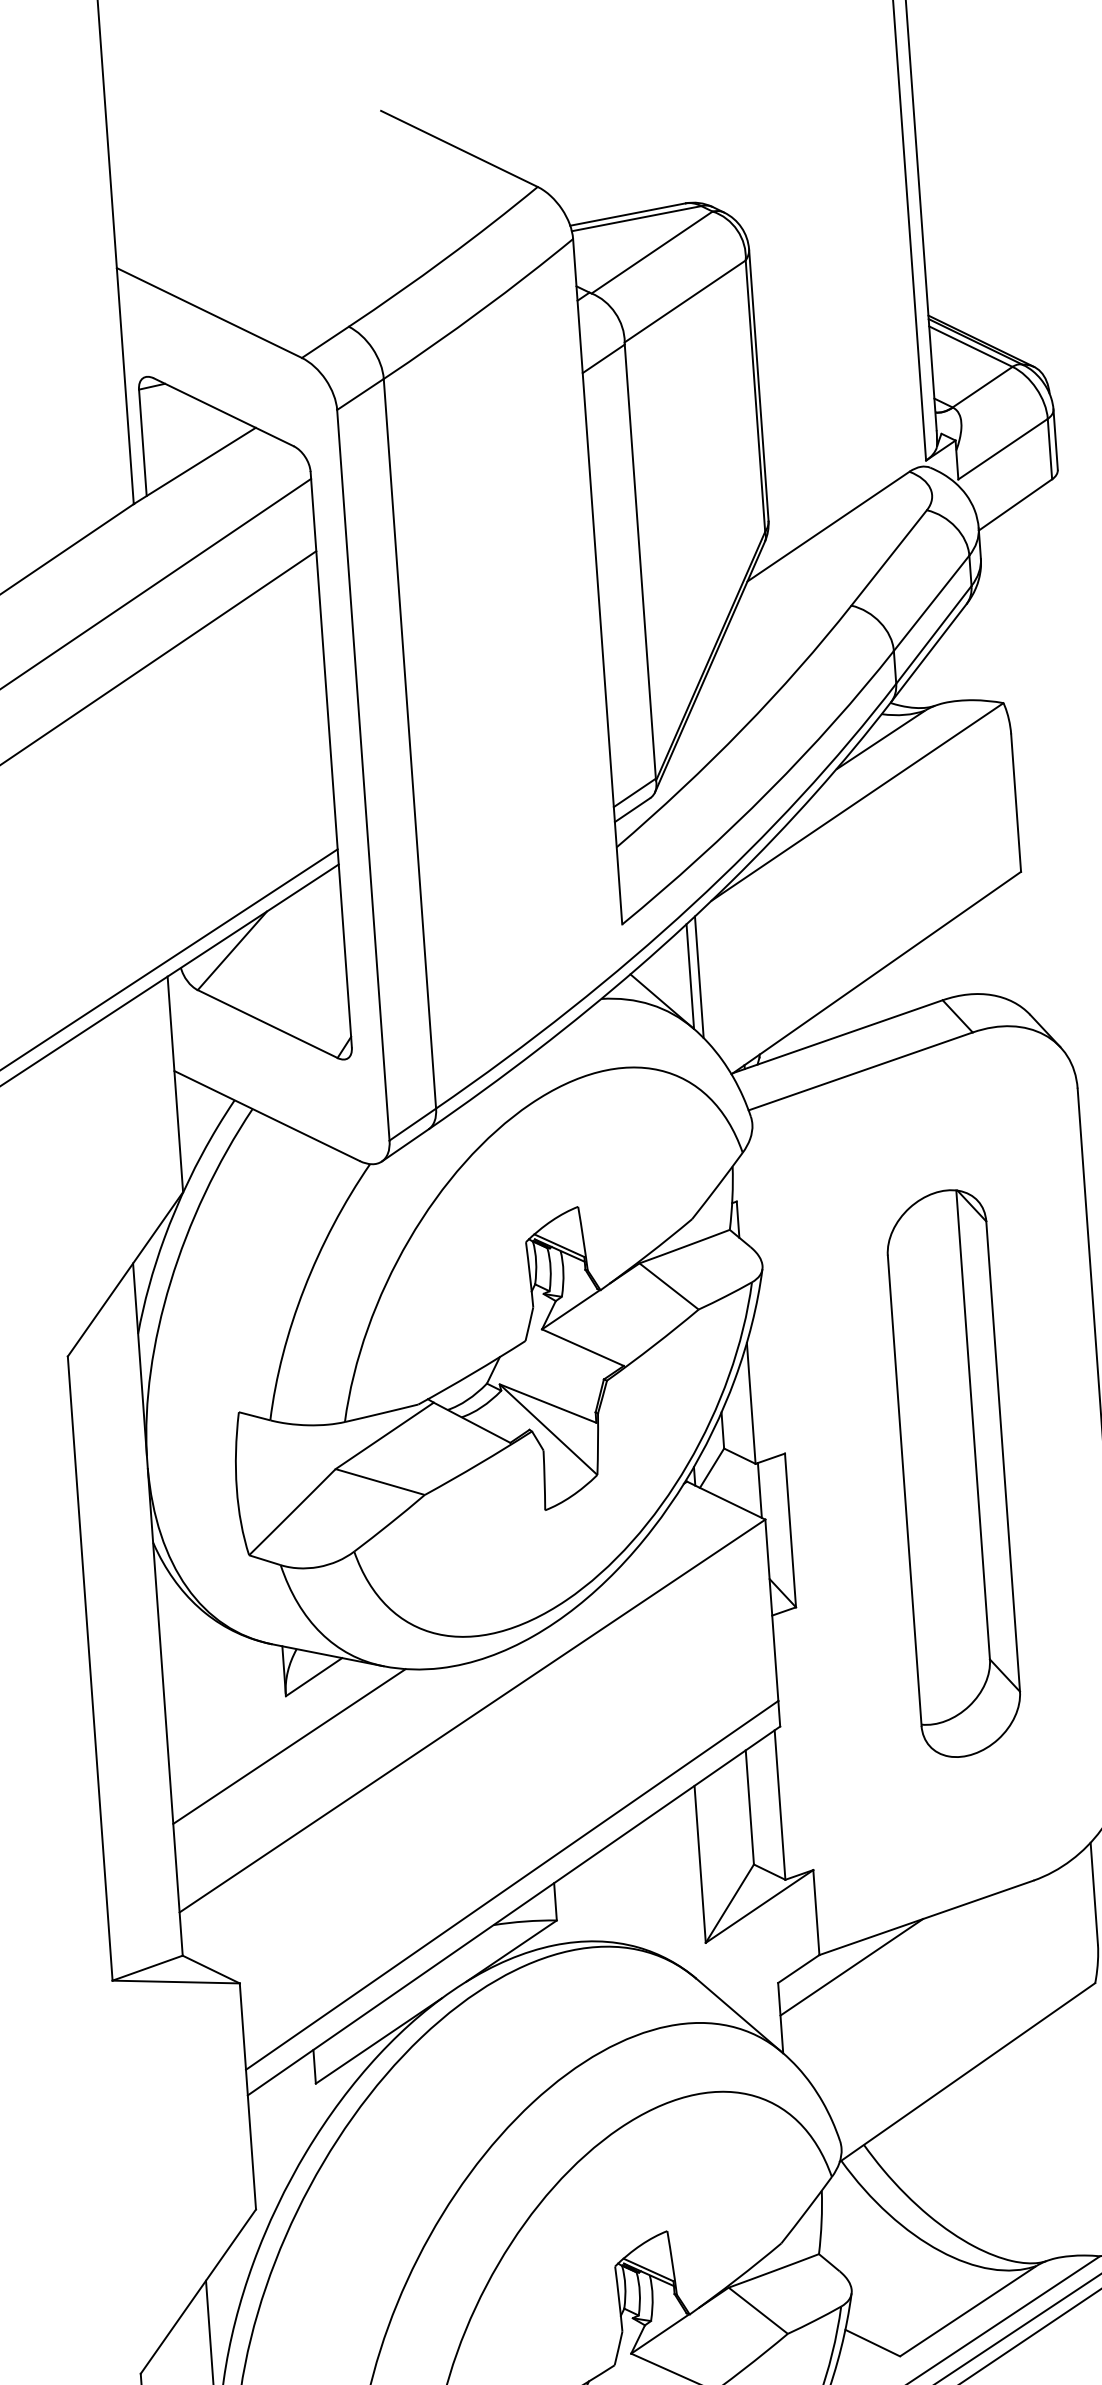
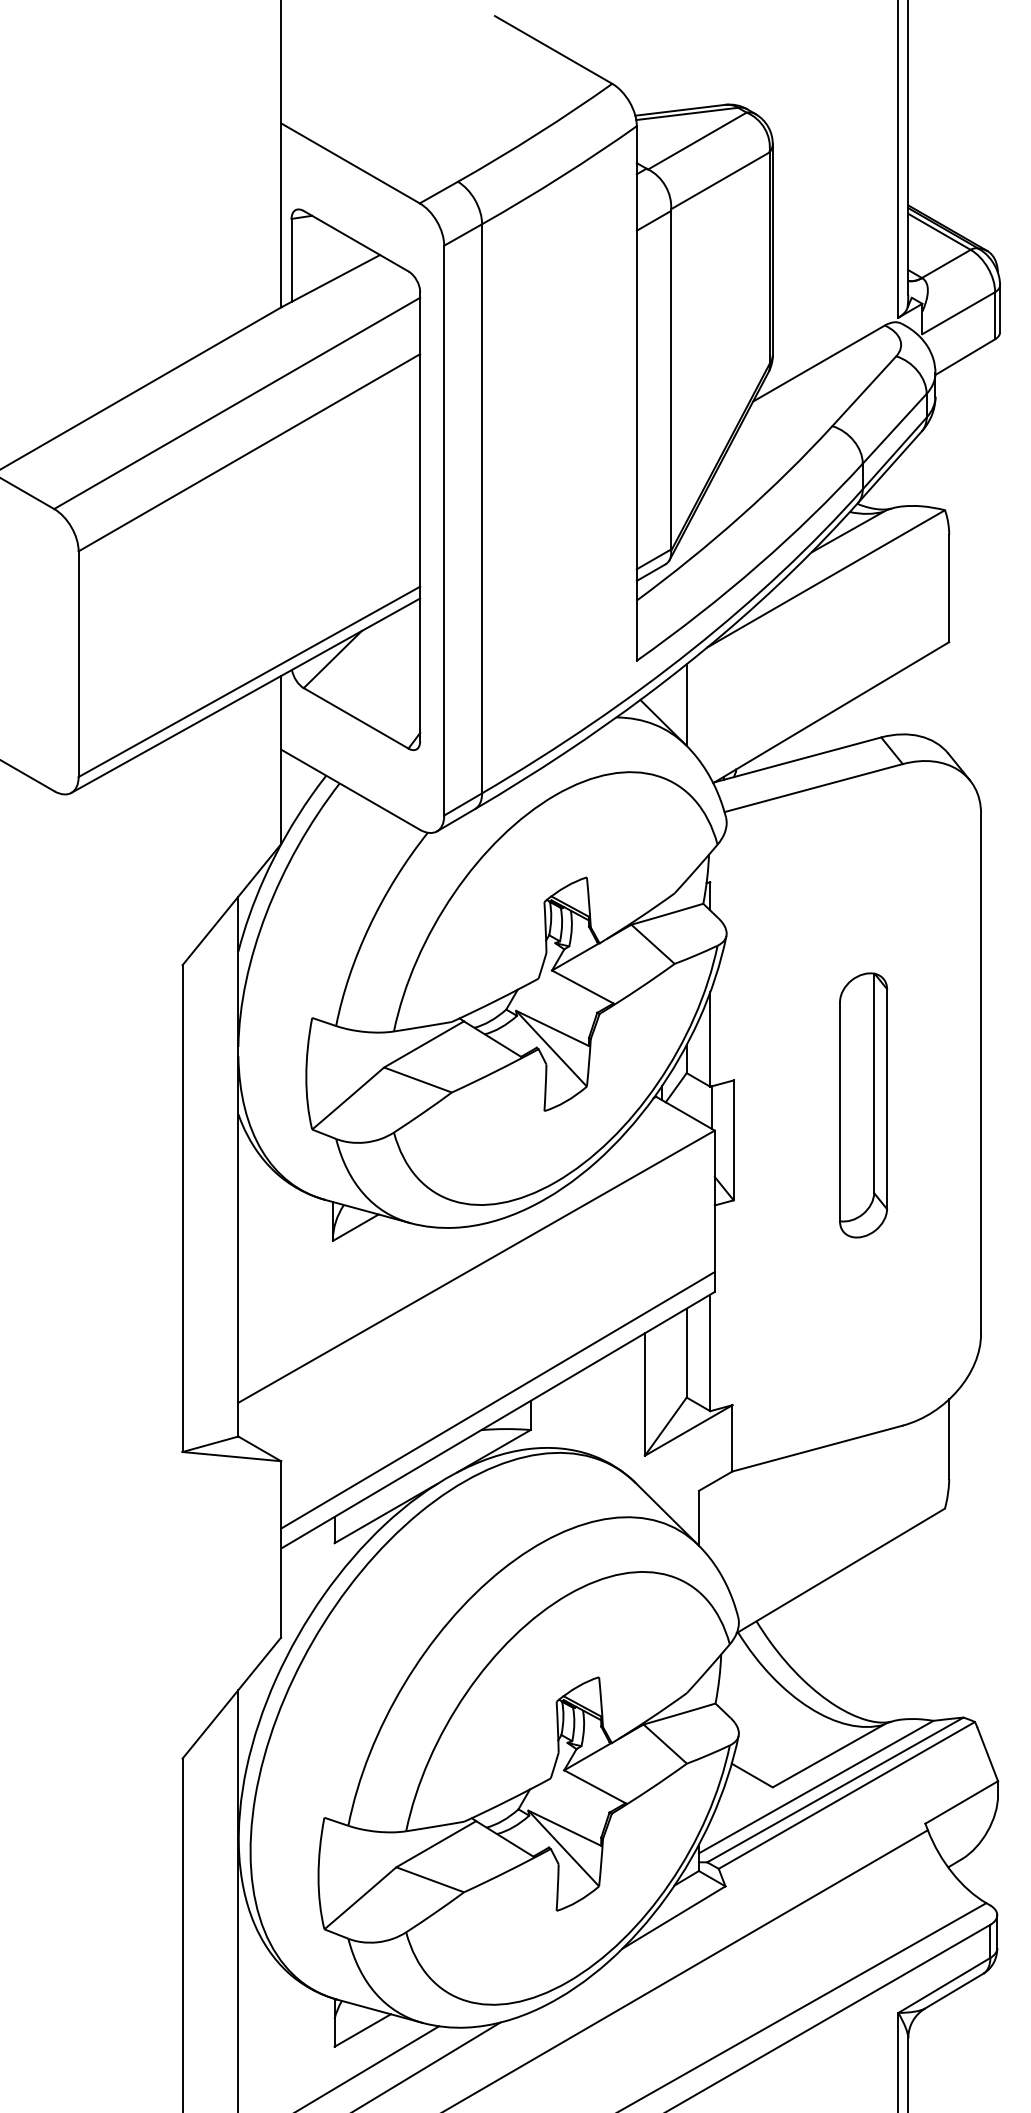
line: (699, 976) -> (693, 705), removed
part: (953, 1473) -> (863, 1105), size x0.6
line: (288, 1745) -> (332, 1279), removed
line: (851, 1966) -> (756, 1482), removed

